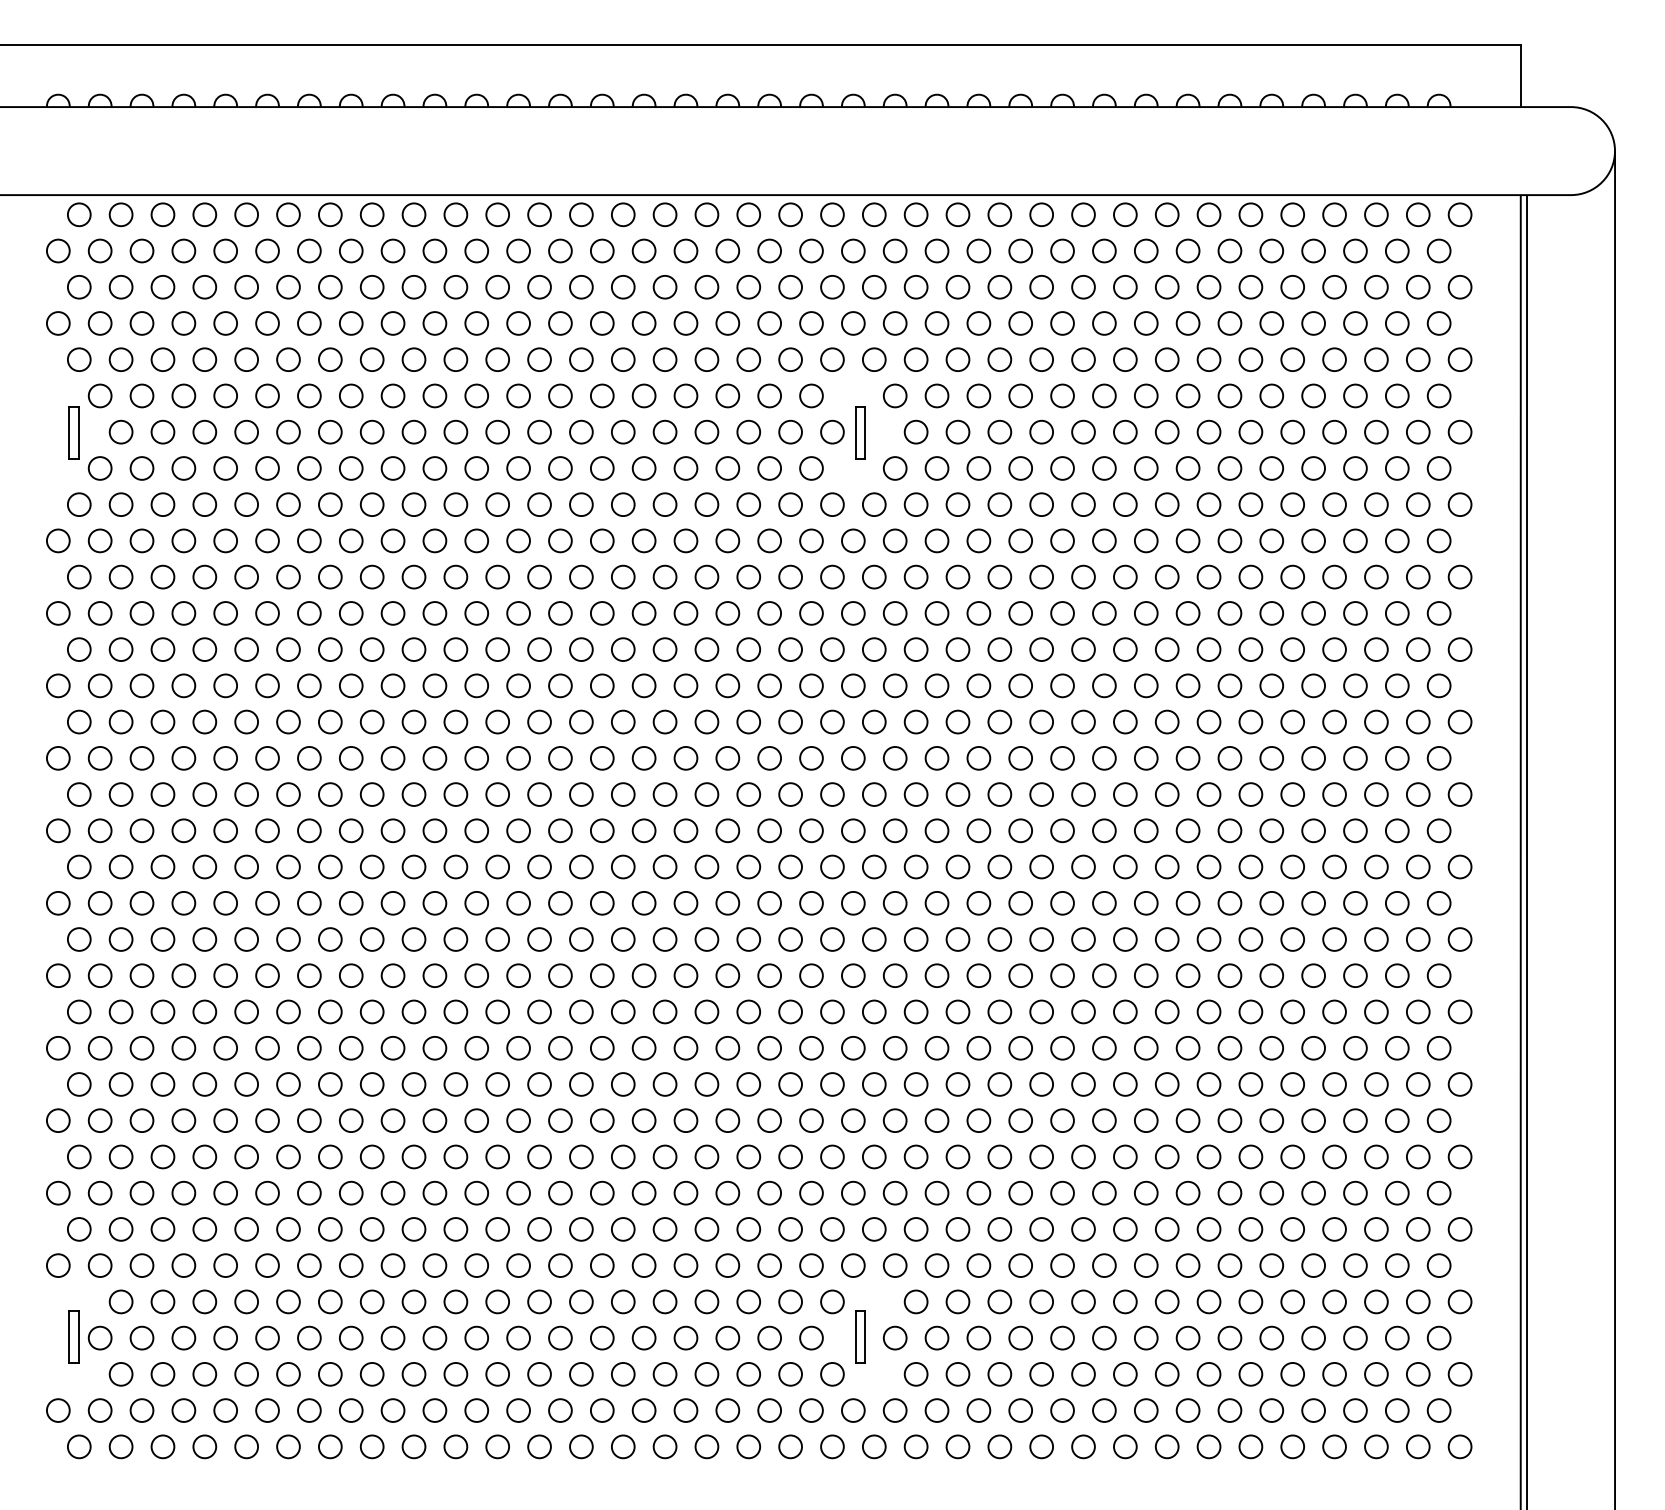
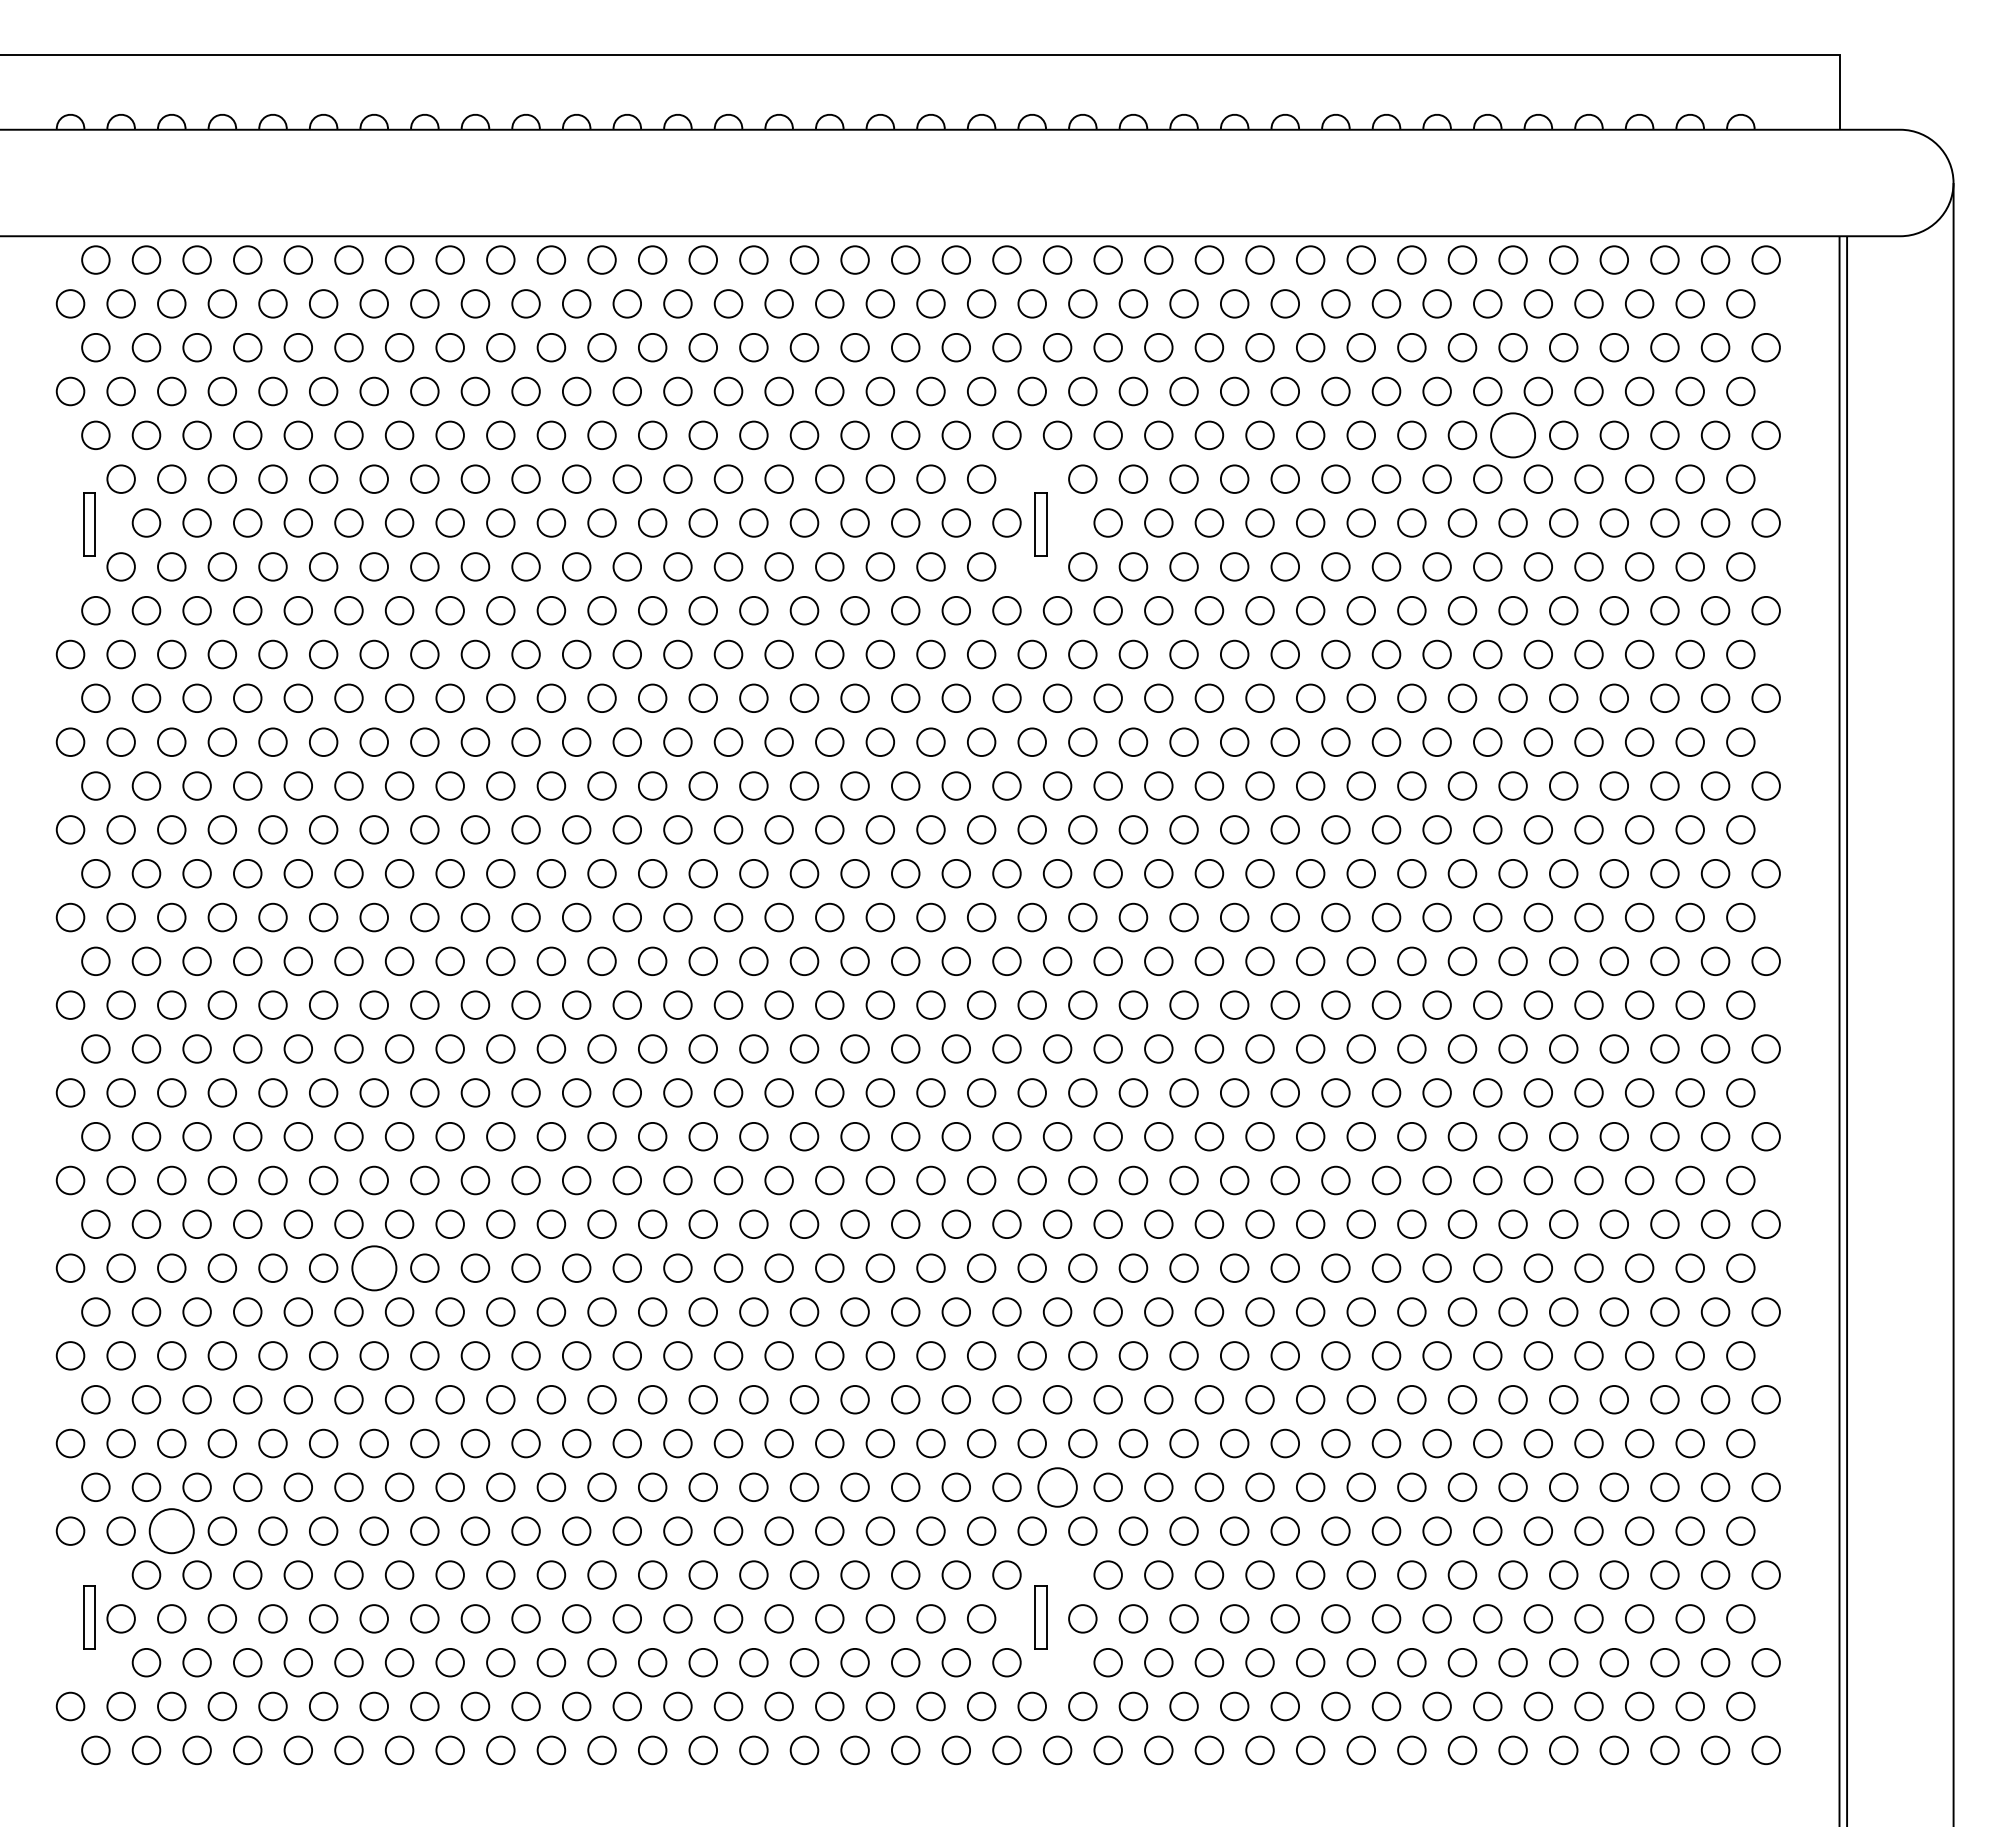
circle: (1250, 359) -> (1512, 435), size x1.6
circle: (308, 1047) -> (373, 1267), size x1.6
circle: (874, 1228) -> (1057, 1486), size x1.4
circle: (141, 1265) -> (171, 1530), size x1.6

